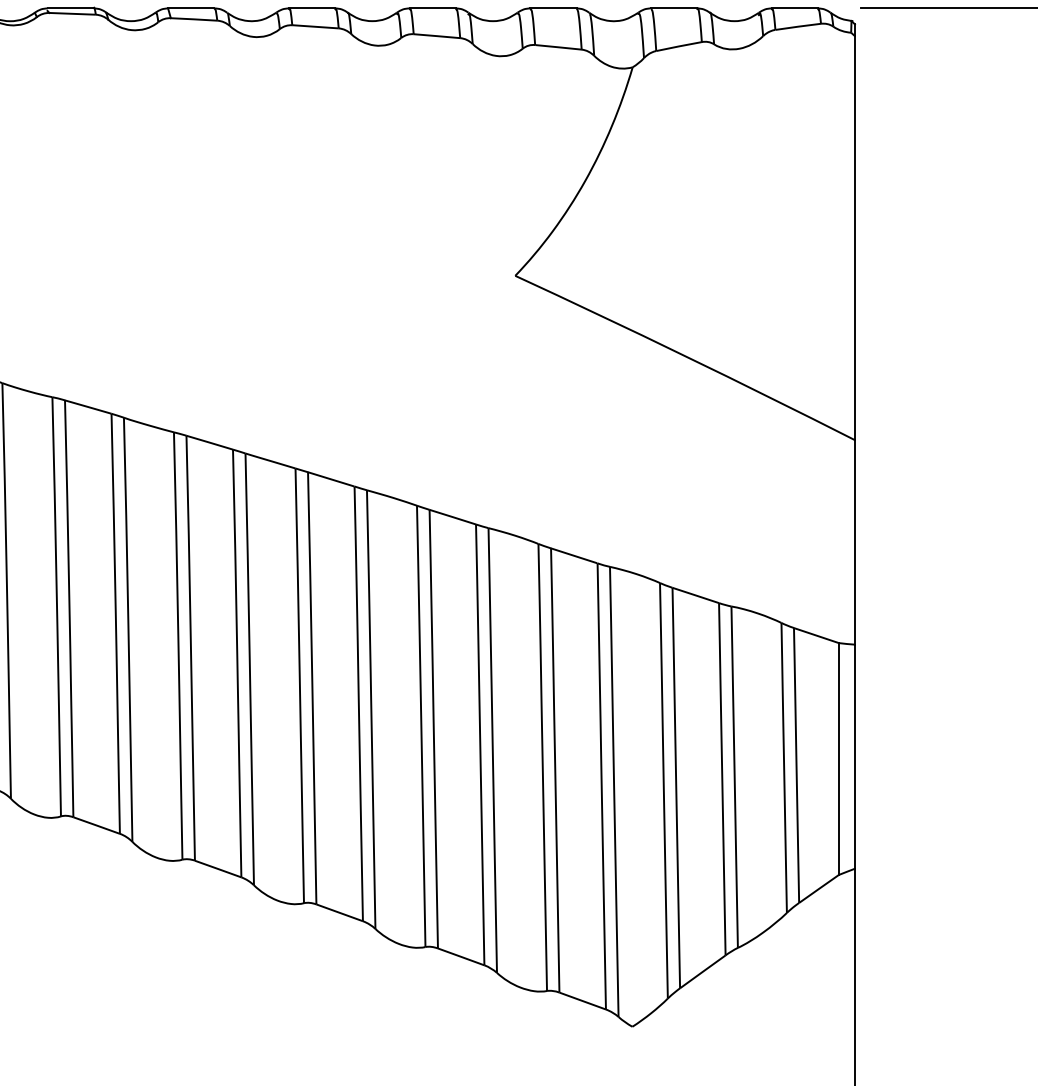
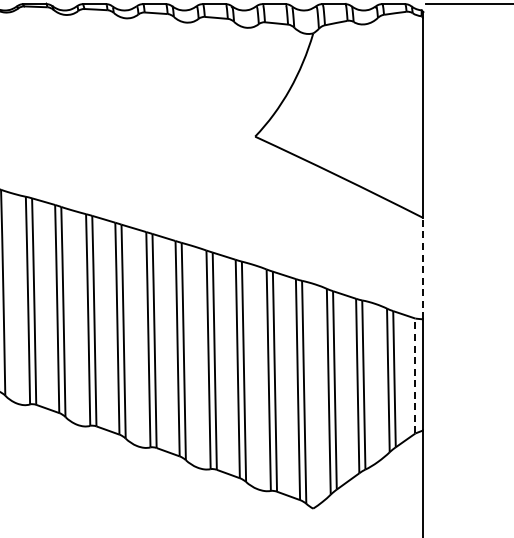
line: (855, 541) -> (423, 268), solid -> dashed
line: (838, 757) -> (415, 375), solid -> dashed

